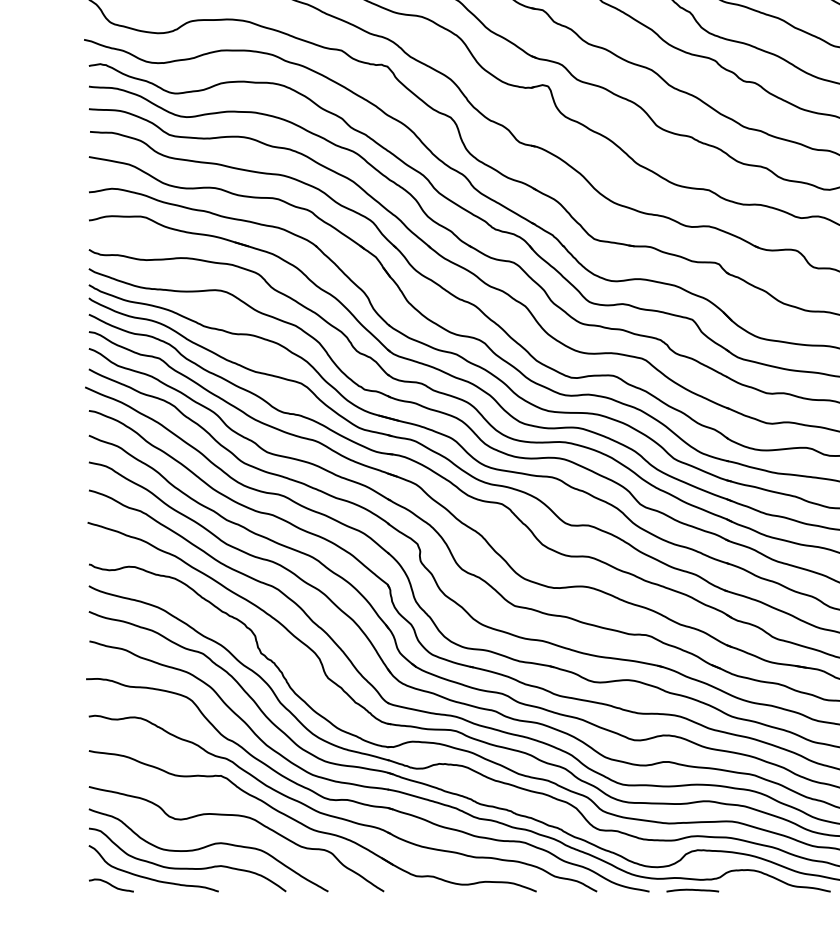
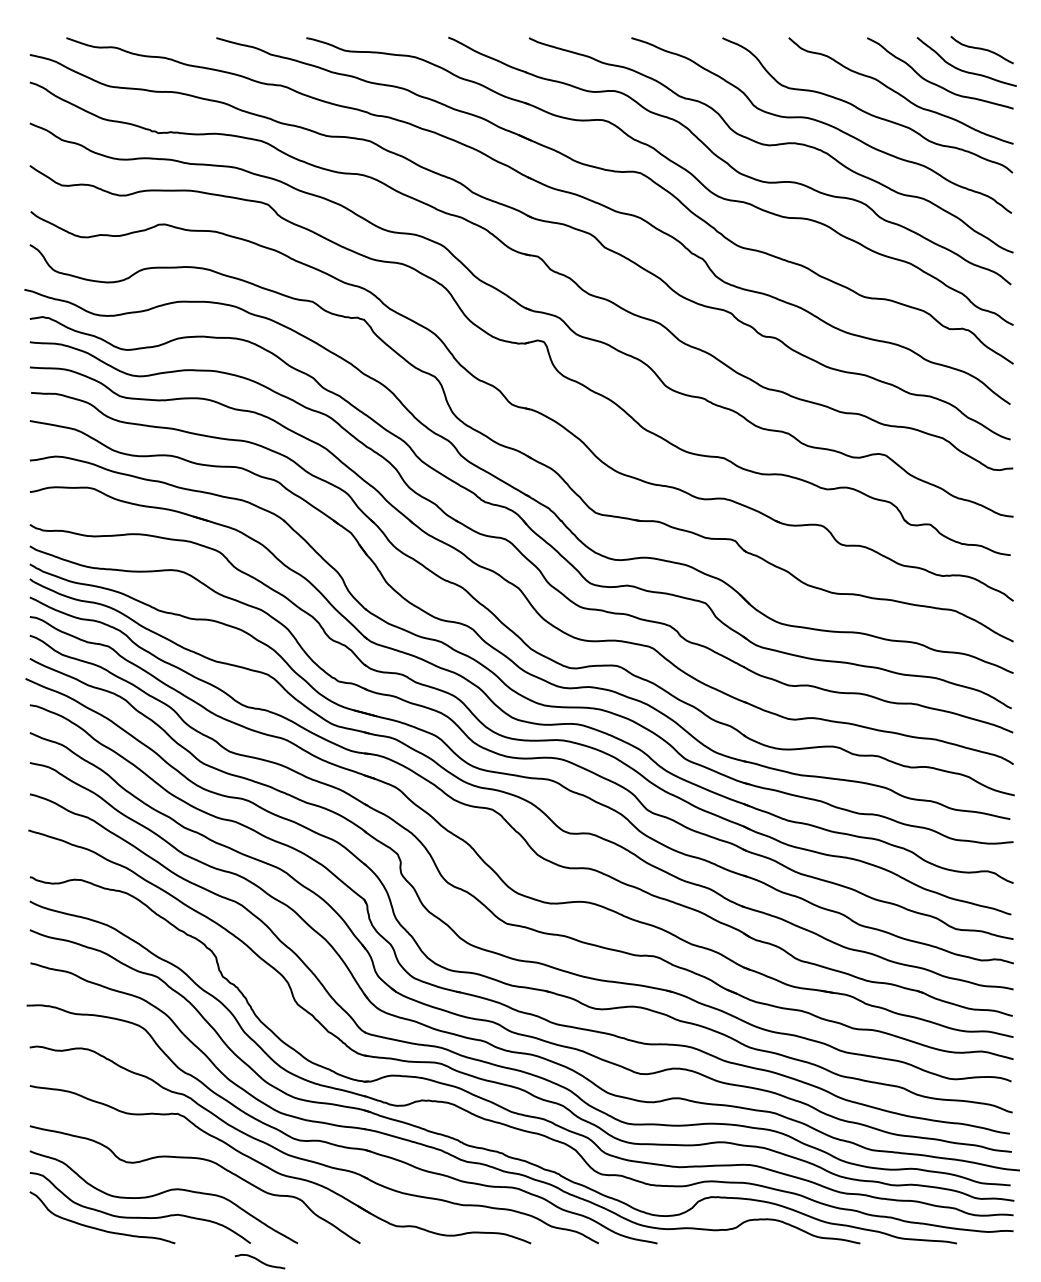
curve: (110, 885) -> (259, 1261), moved
curve: (692, 890) -> (705, 1242), removed

